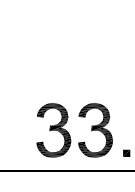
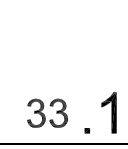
part: (74, 130) -> (47, 113), size x0.7

